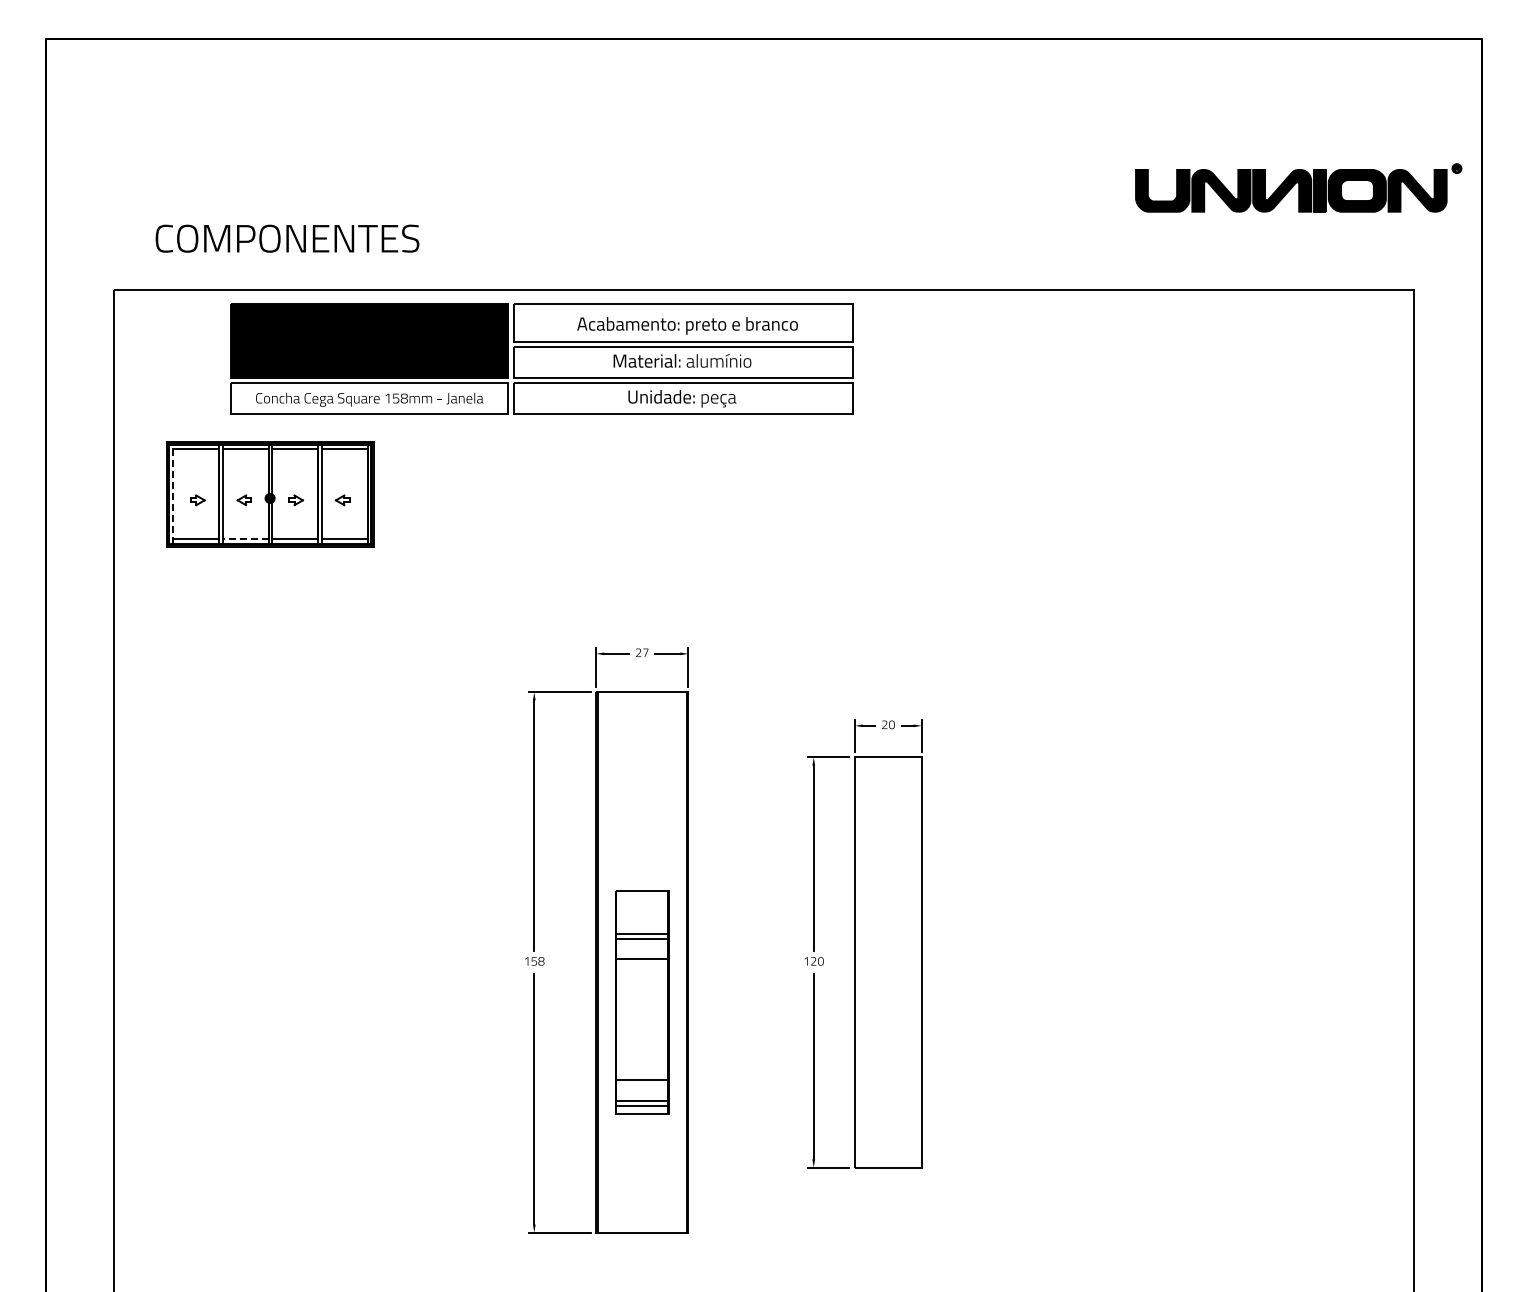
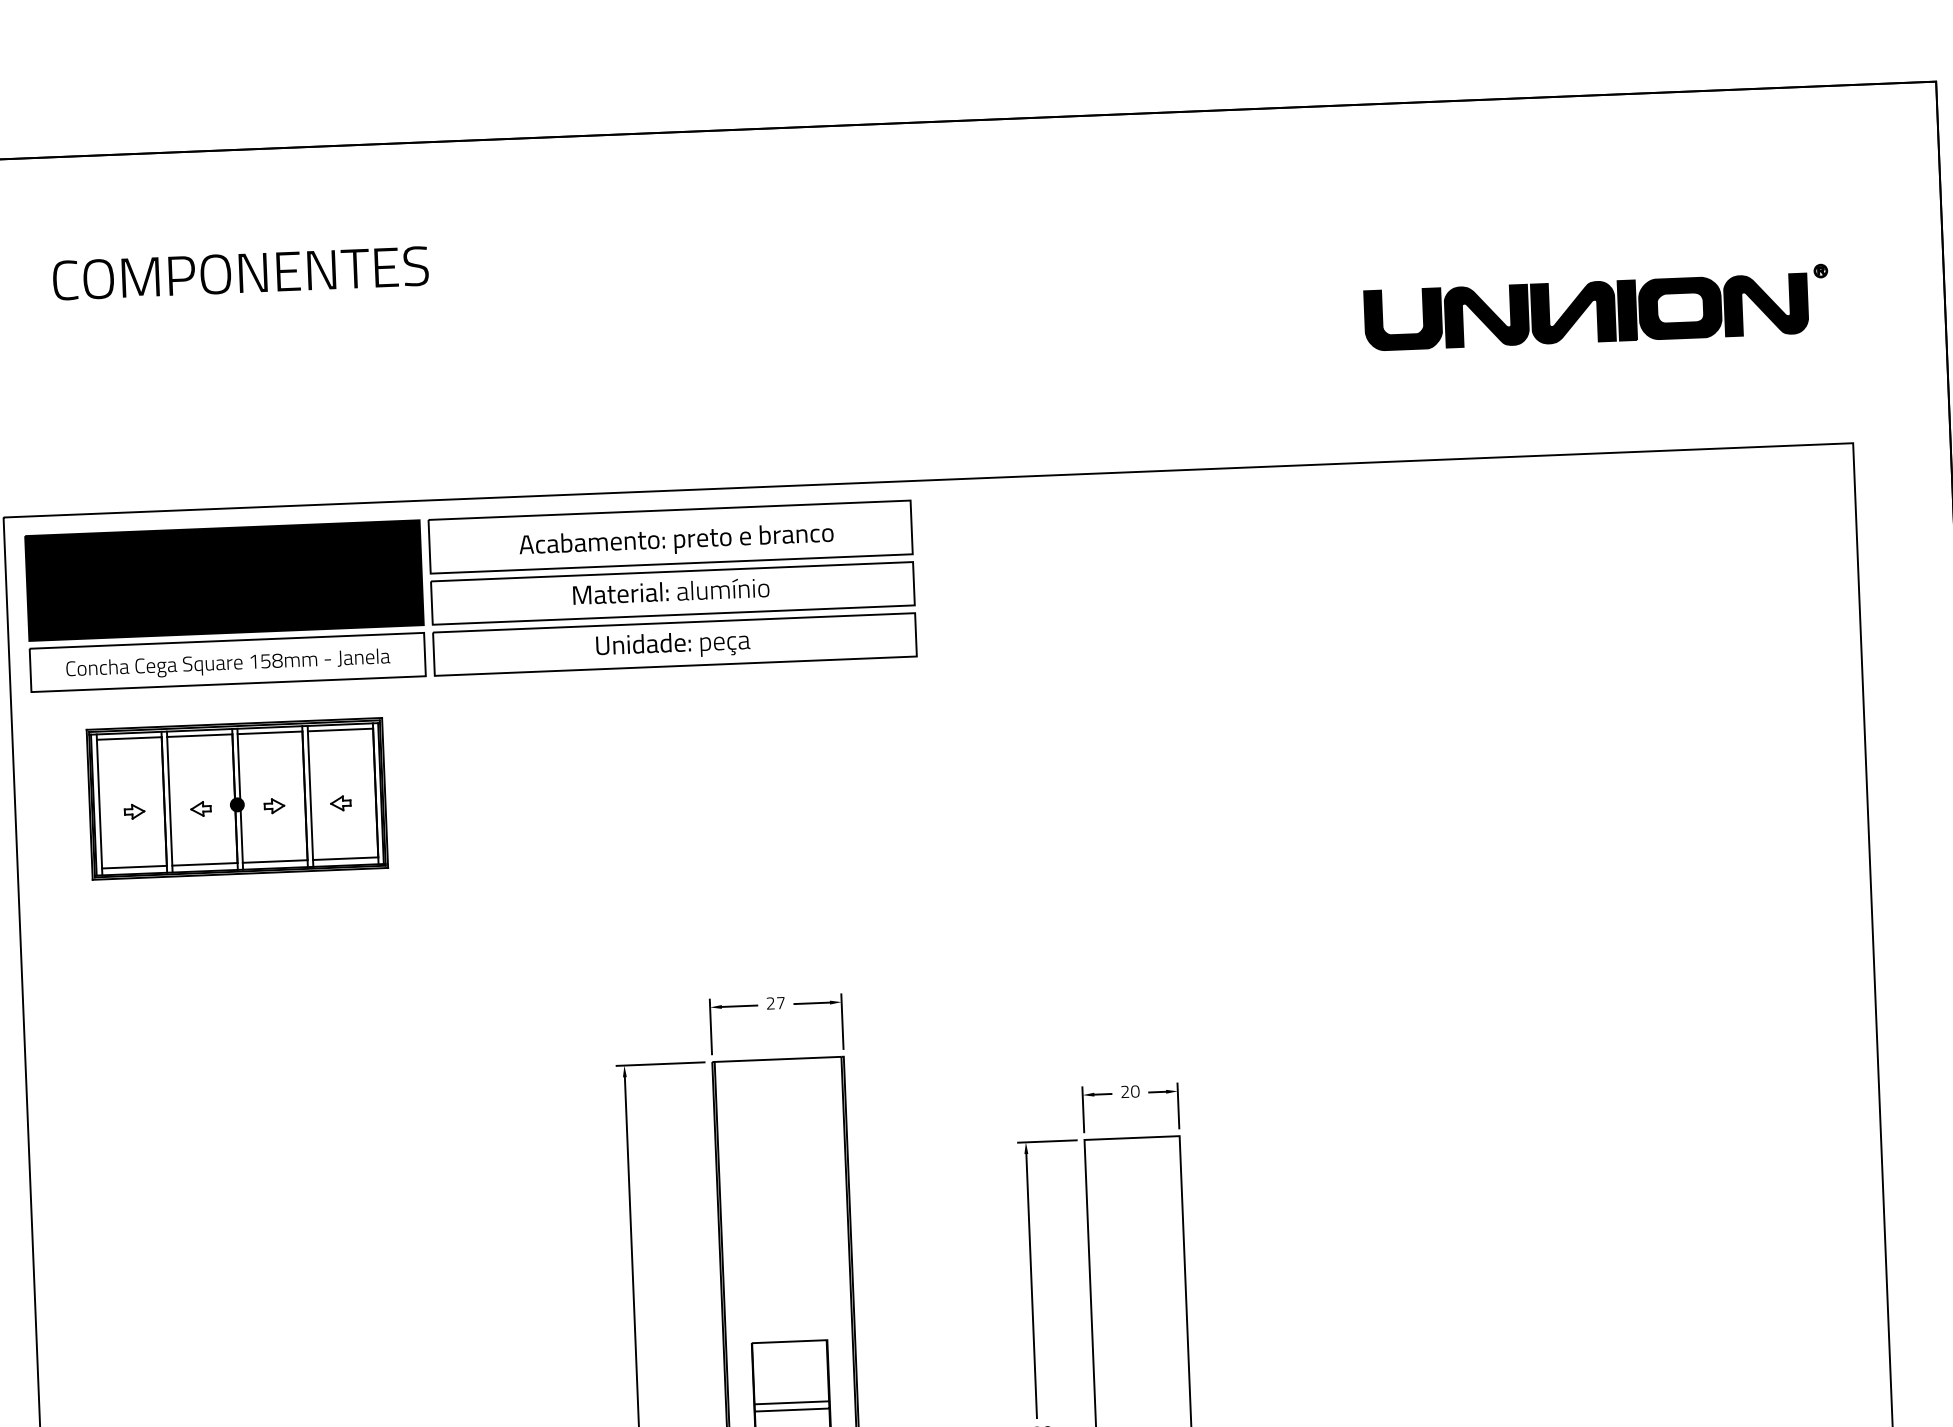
part: (1298, 187) -> (1596, 307), moved
text: (287, 238) -> (240, 273), moved
part: (541, 358) -> (470, 596), moved
line: (173, 494) -> (99, 804), dashed -> solid
line: (245, 539) -> (204, 864), dashed -> solid

